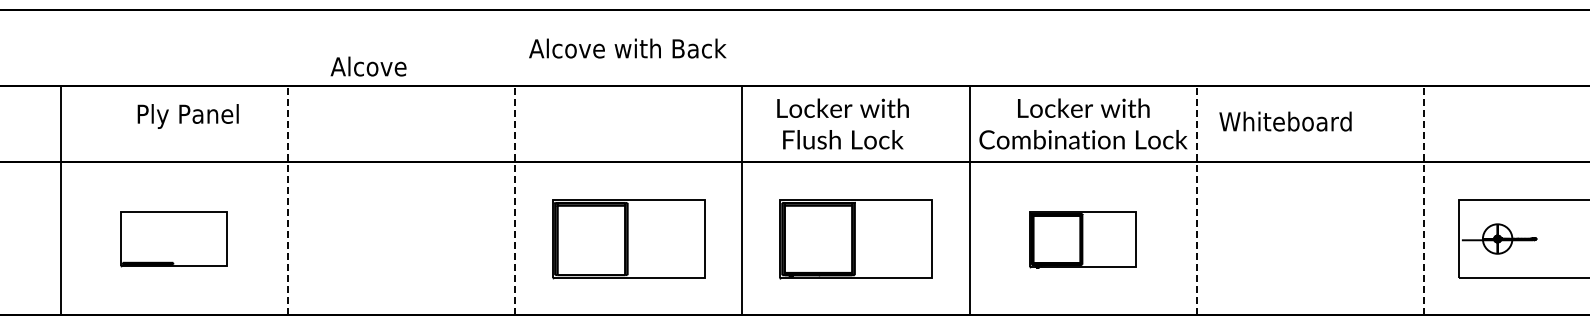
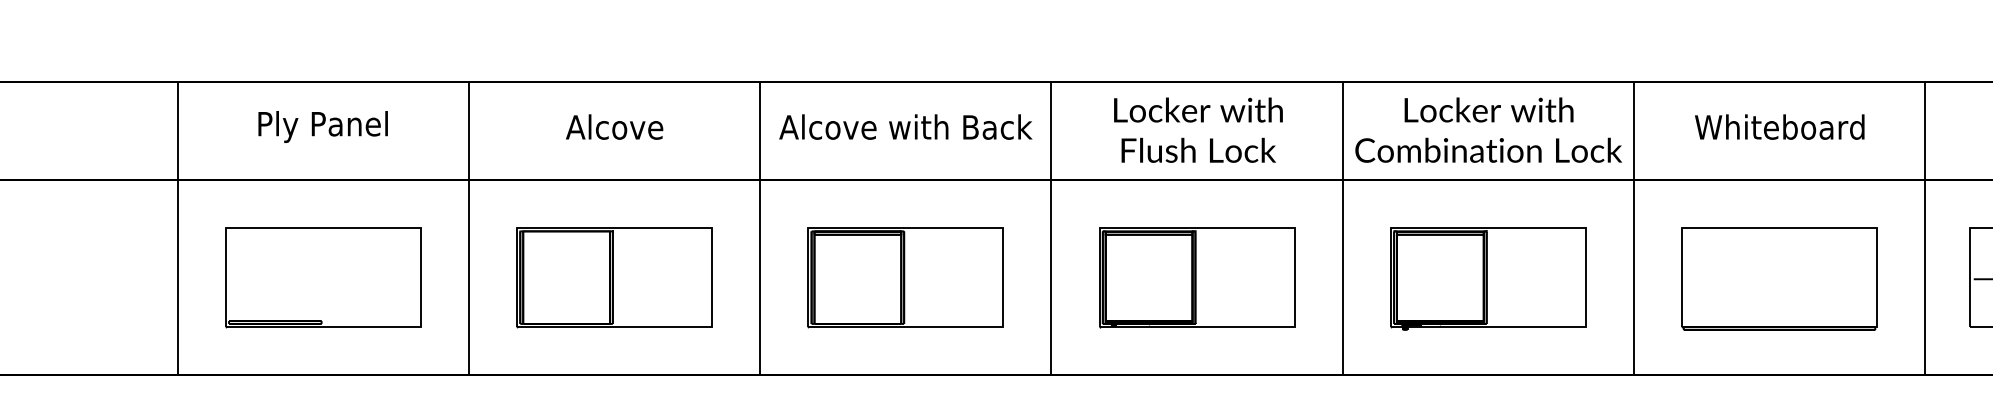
text: (627, 48) -> (905, 126), moved
text: (368, 66) -> (614, 126), moved
text: (187, 116) -> (322, 126), moved
text: (1285, 121) -> (1779, 126), moved
text: (842, 123) -> (1197, 129), moved
line: (287, 200) -> (468, 228), dashed -> solid
line: (515, 200) -> (760, 228), dashed -> solid
line: (1196, 200) -> (1633, 228), dashed -> solid
line: (1423, 200) -> (1924, 228), dashed -> solid
part: (173, 239) -> (322, 278), size x1.43
part: (401, 239) -> (614, 278), added
part: (1082, 239) -> (1487, 278), size x1.43
part: (1309, 239) -> (1778, 278), added

